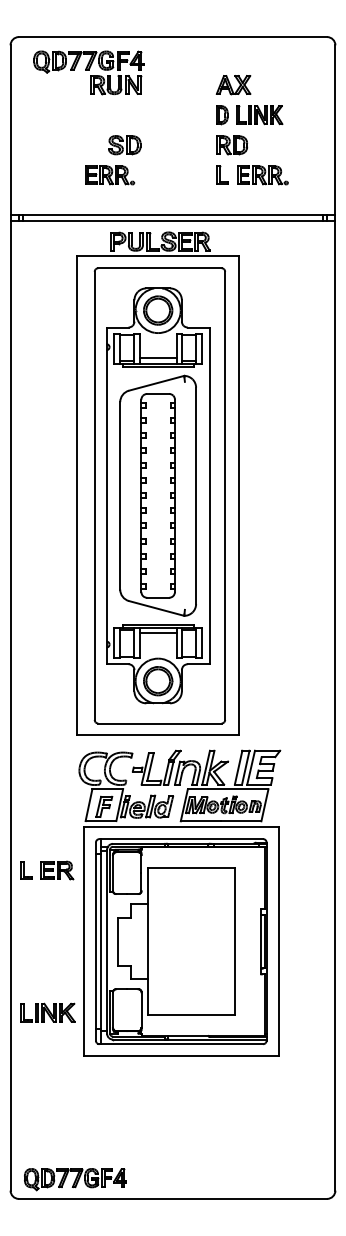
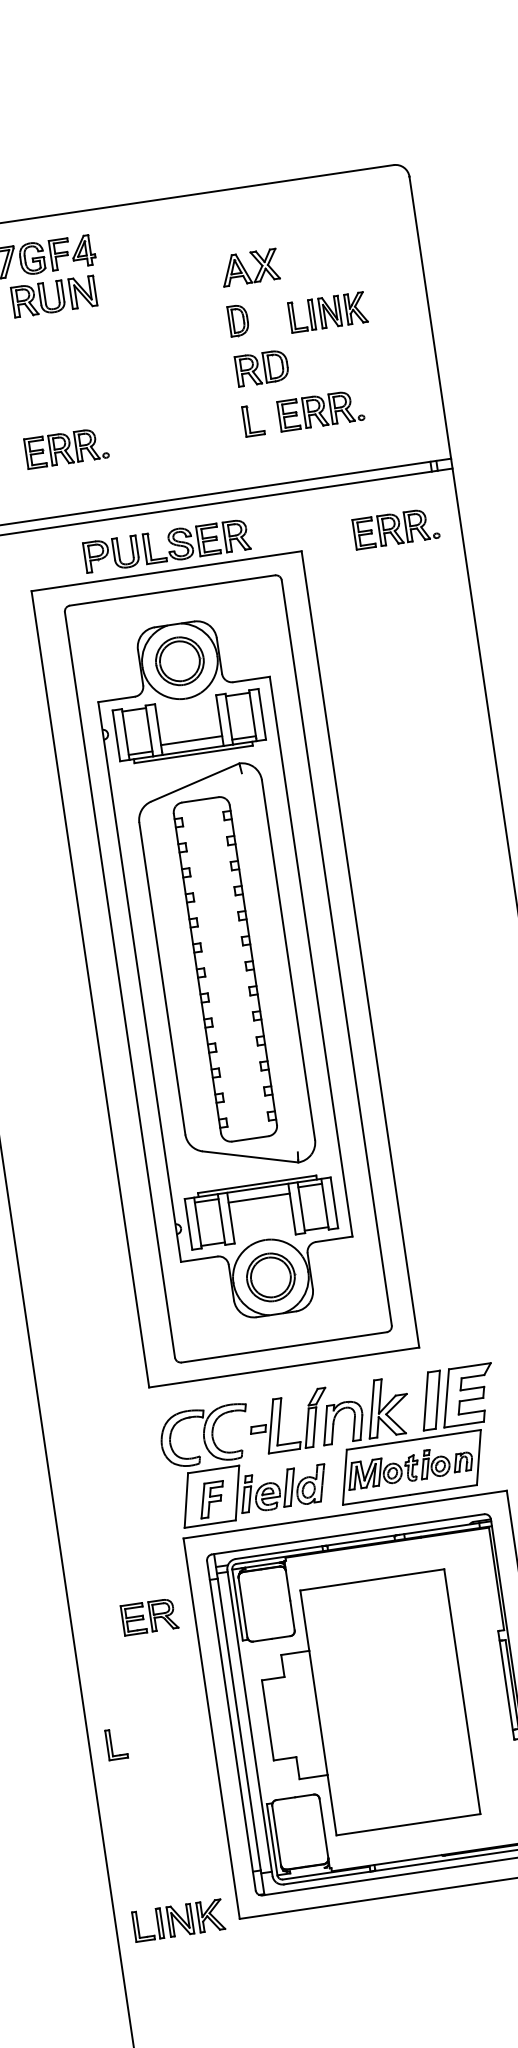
part: (259, 115) -> (327, 313), moved
part: (124, 145) -> (83, 395), removed
part: (296, 251) -> (395, 529), added
part: (26, 870) -> (116, 1744), moved
part: (47, 1012) -> (177, 1920), moved

